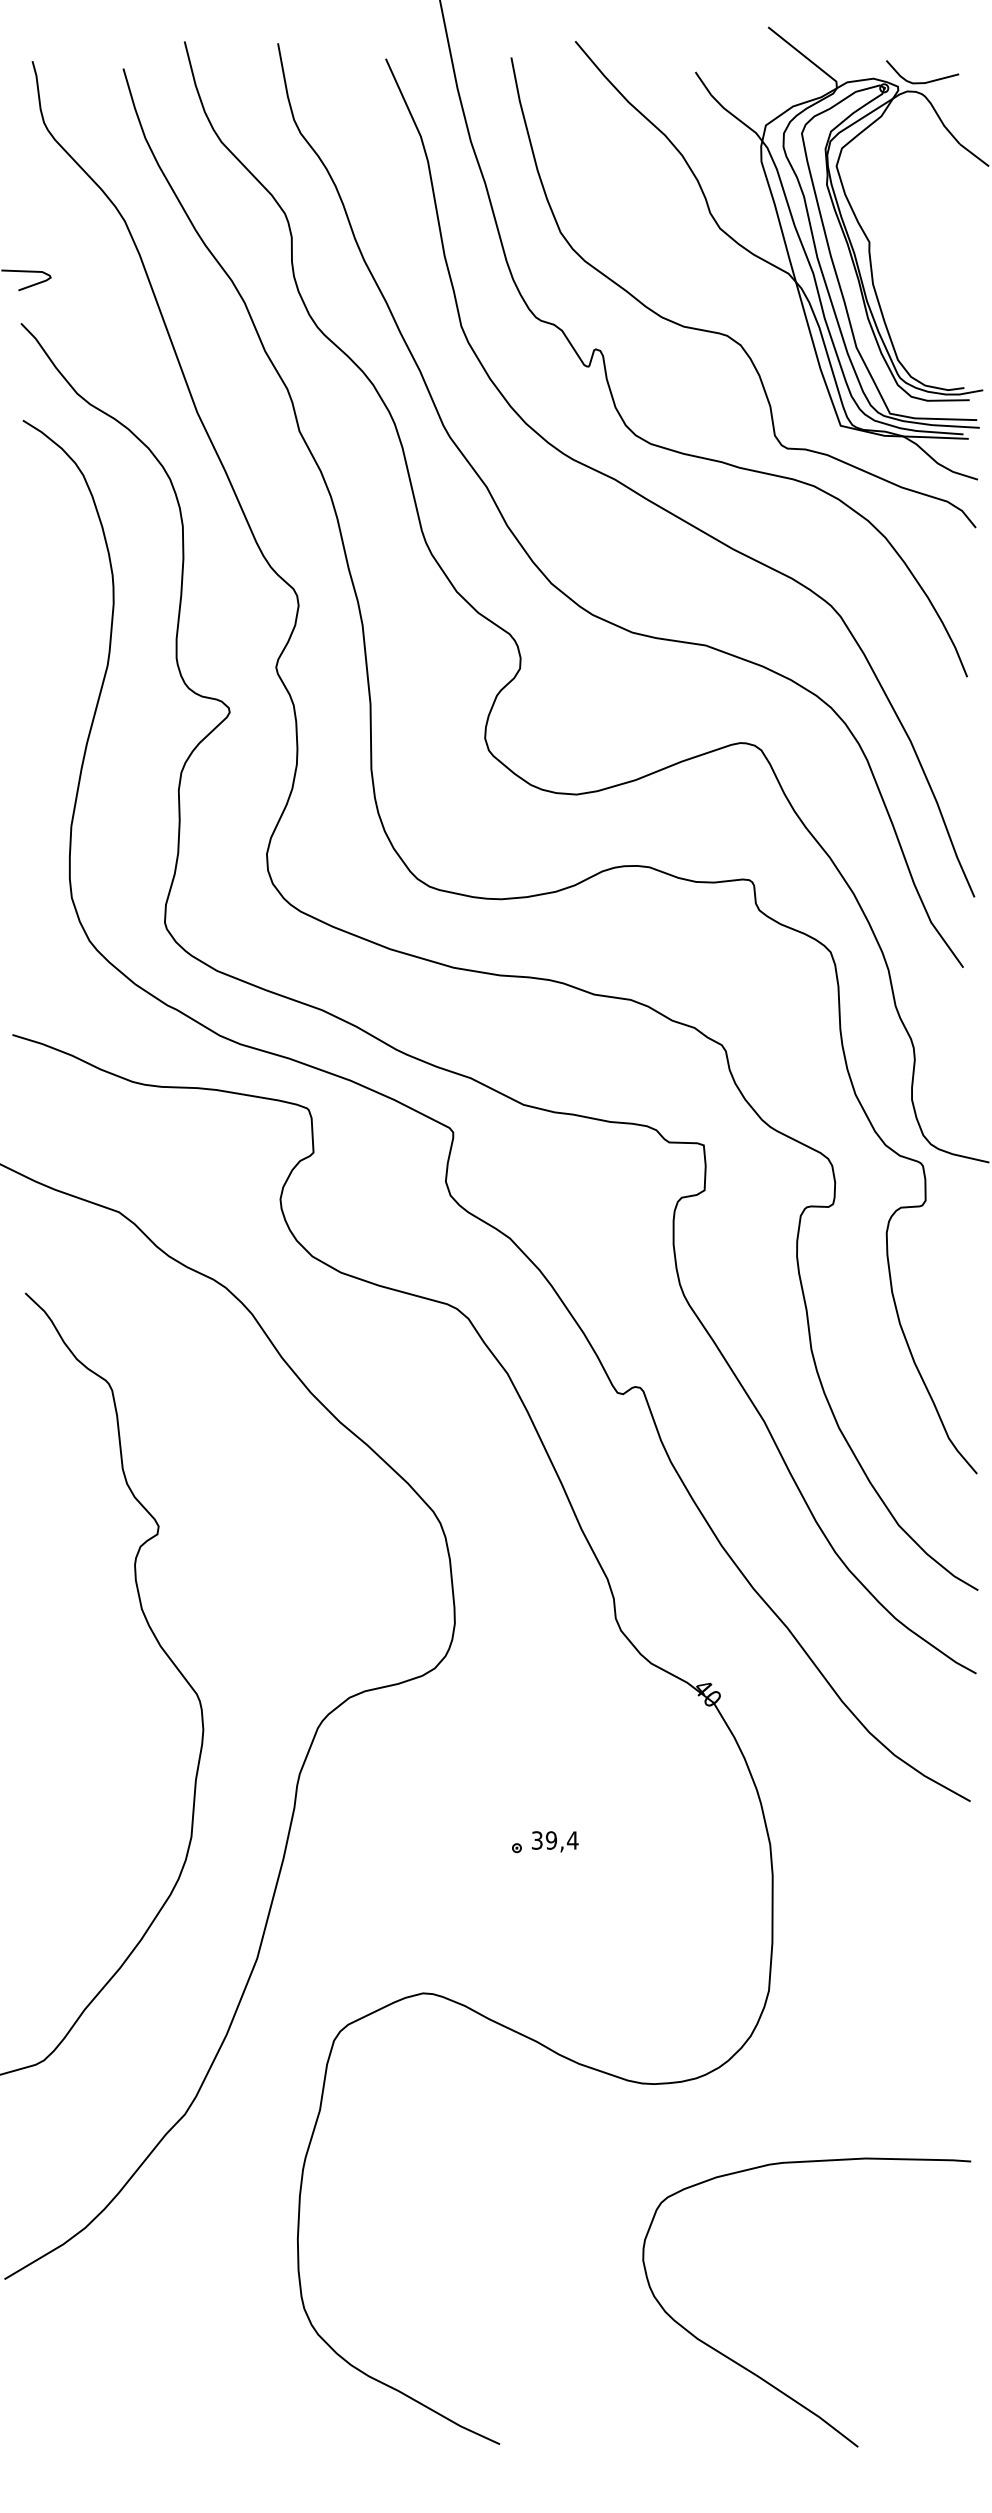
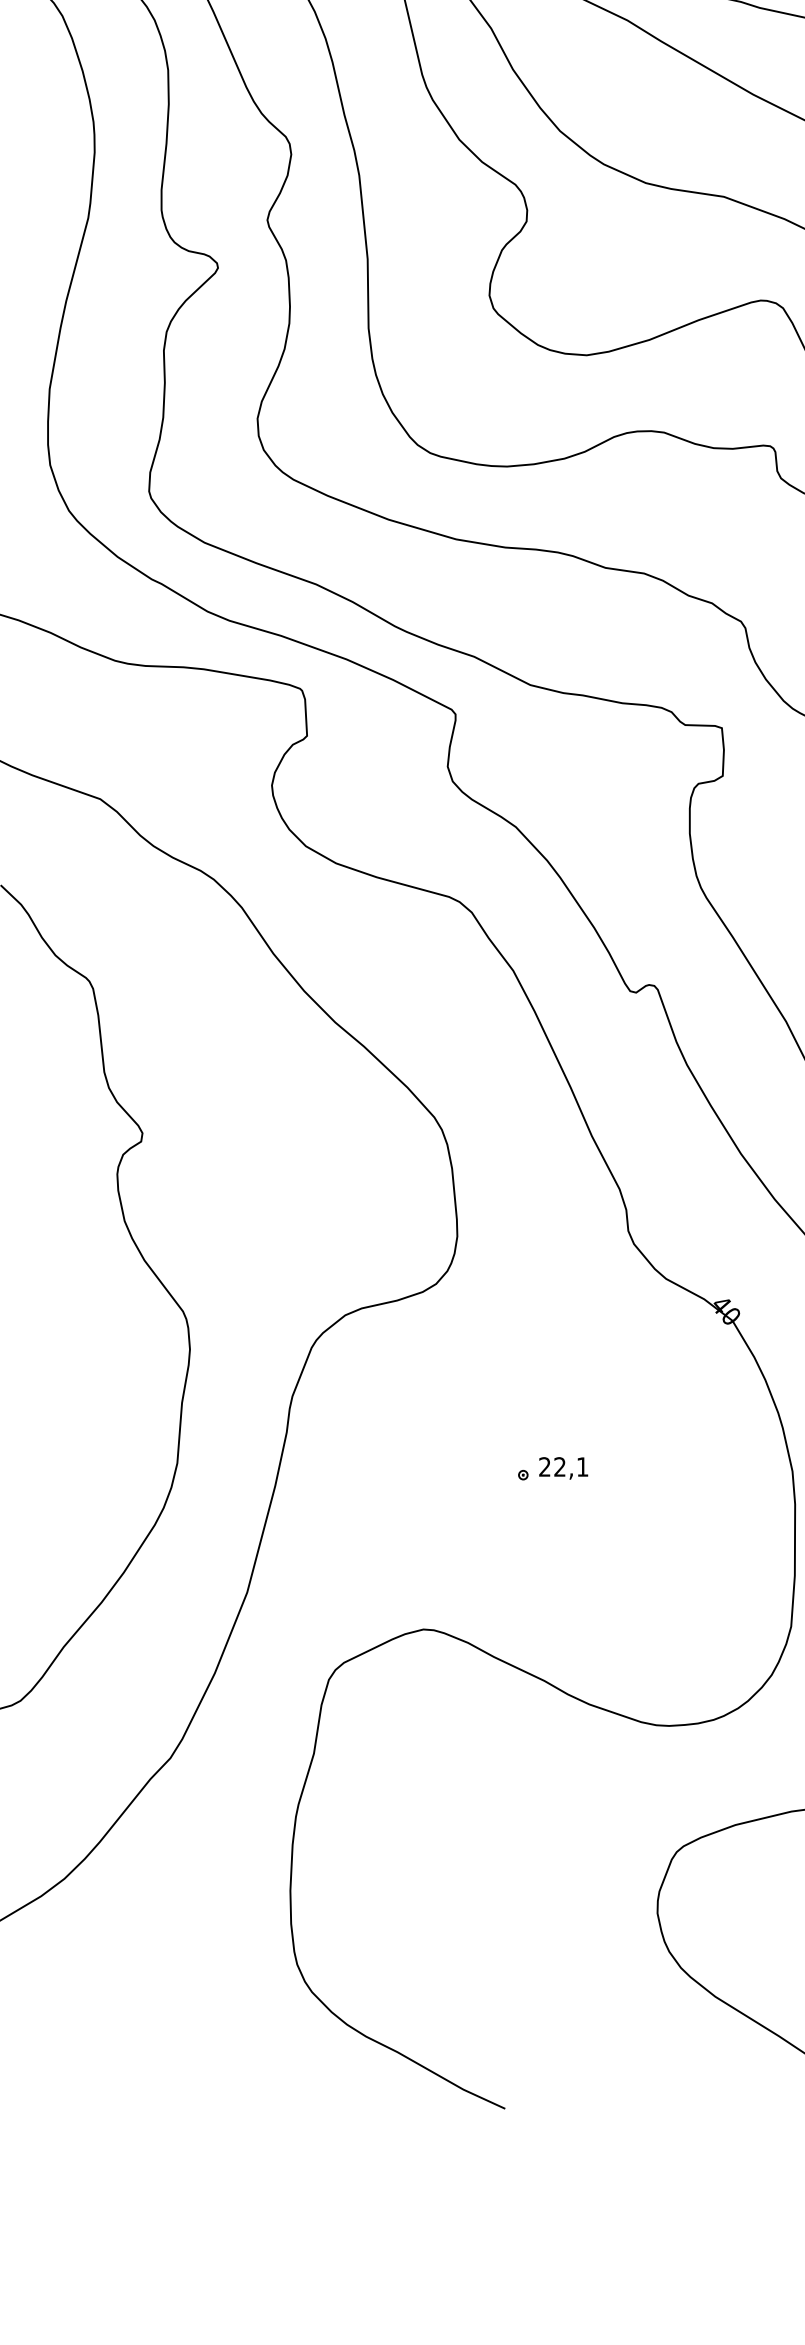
text: (555, 1840) -> (564, 1467), 39,4 -> 22,1

